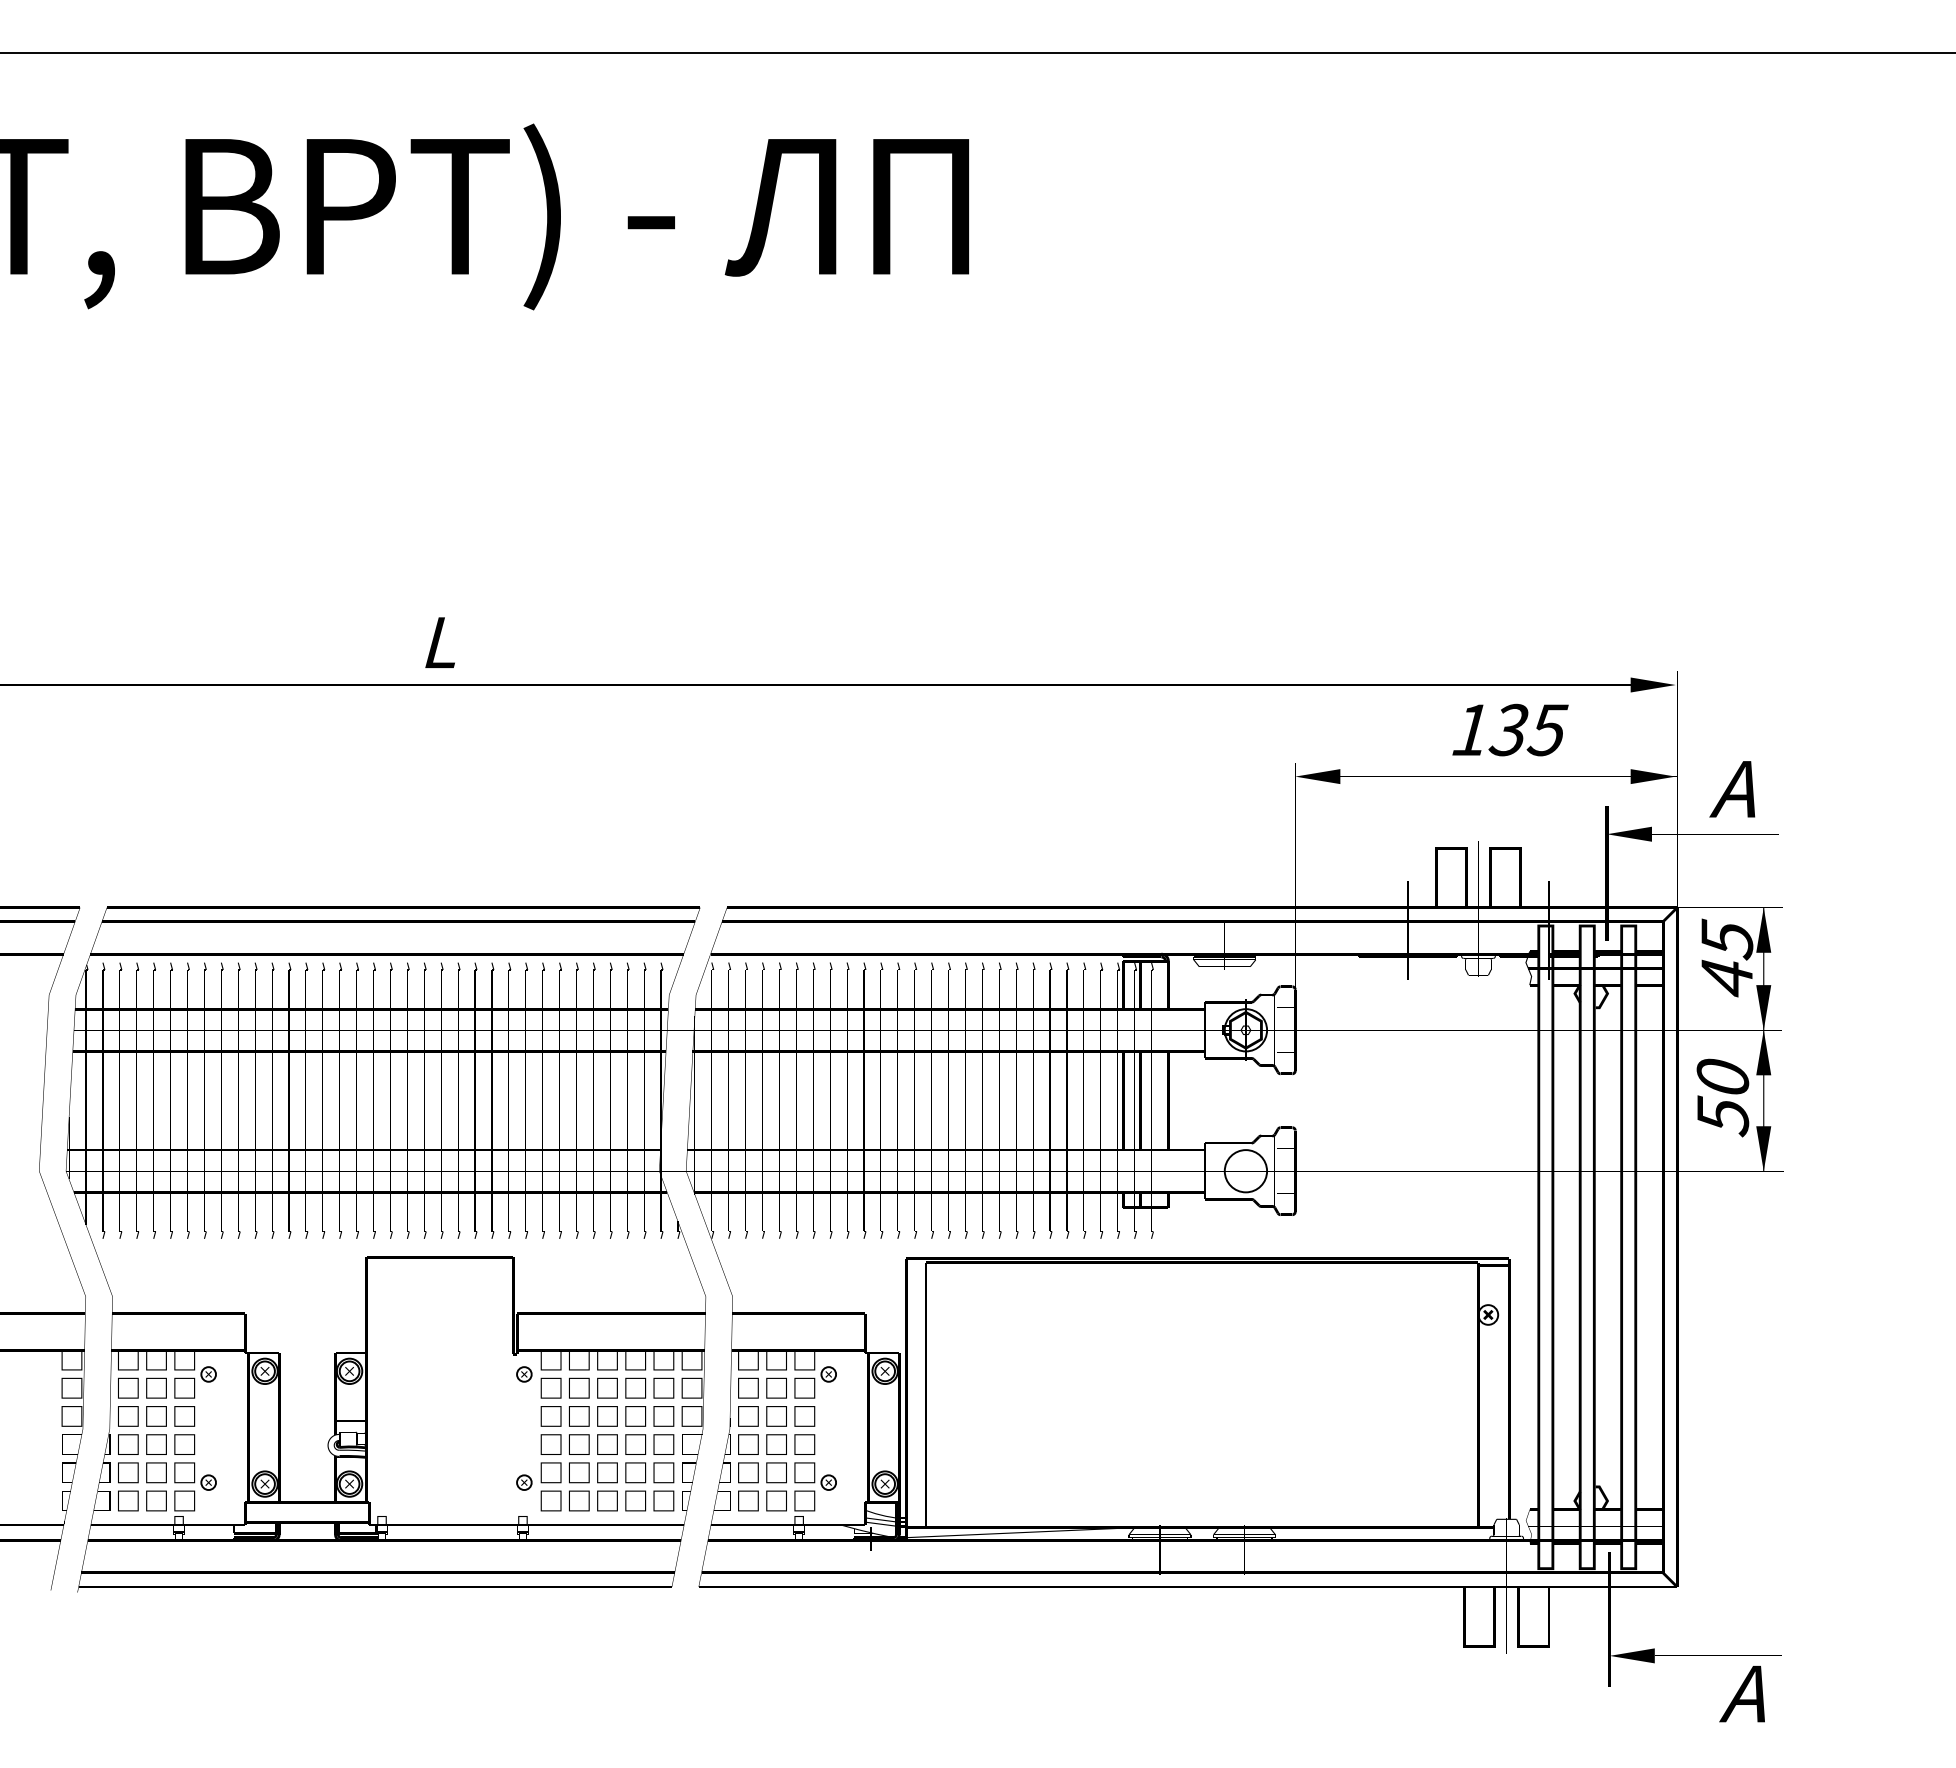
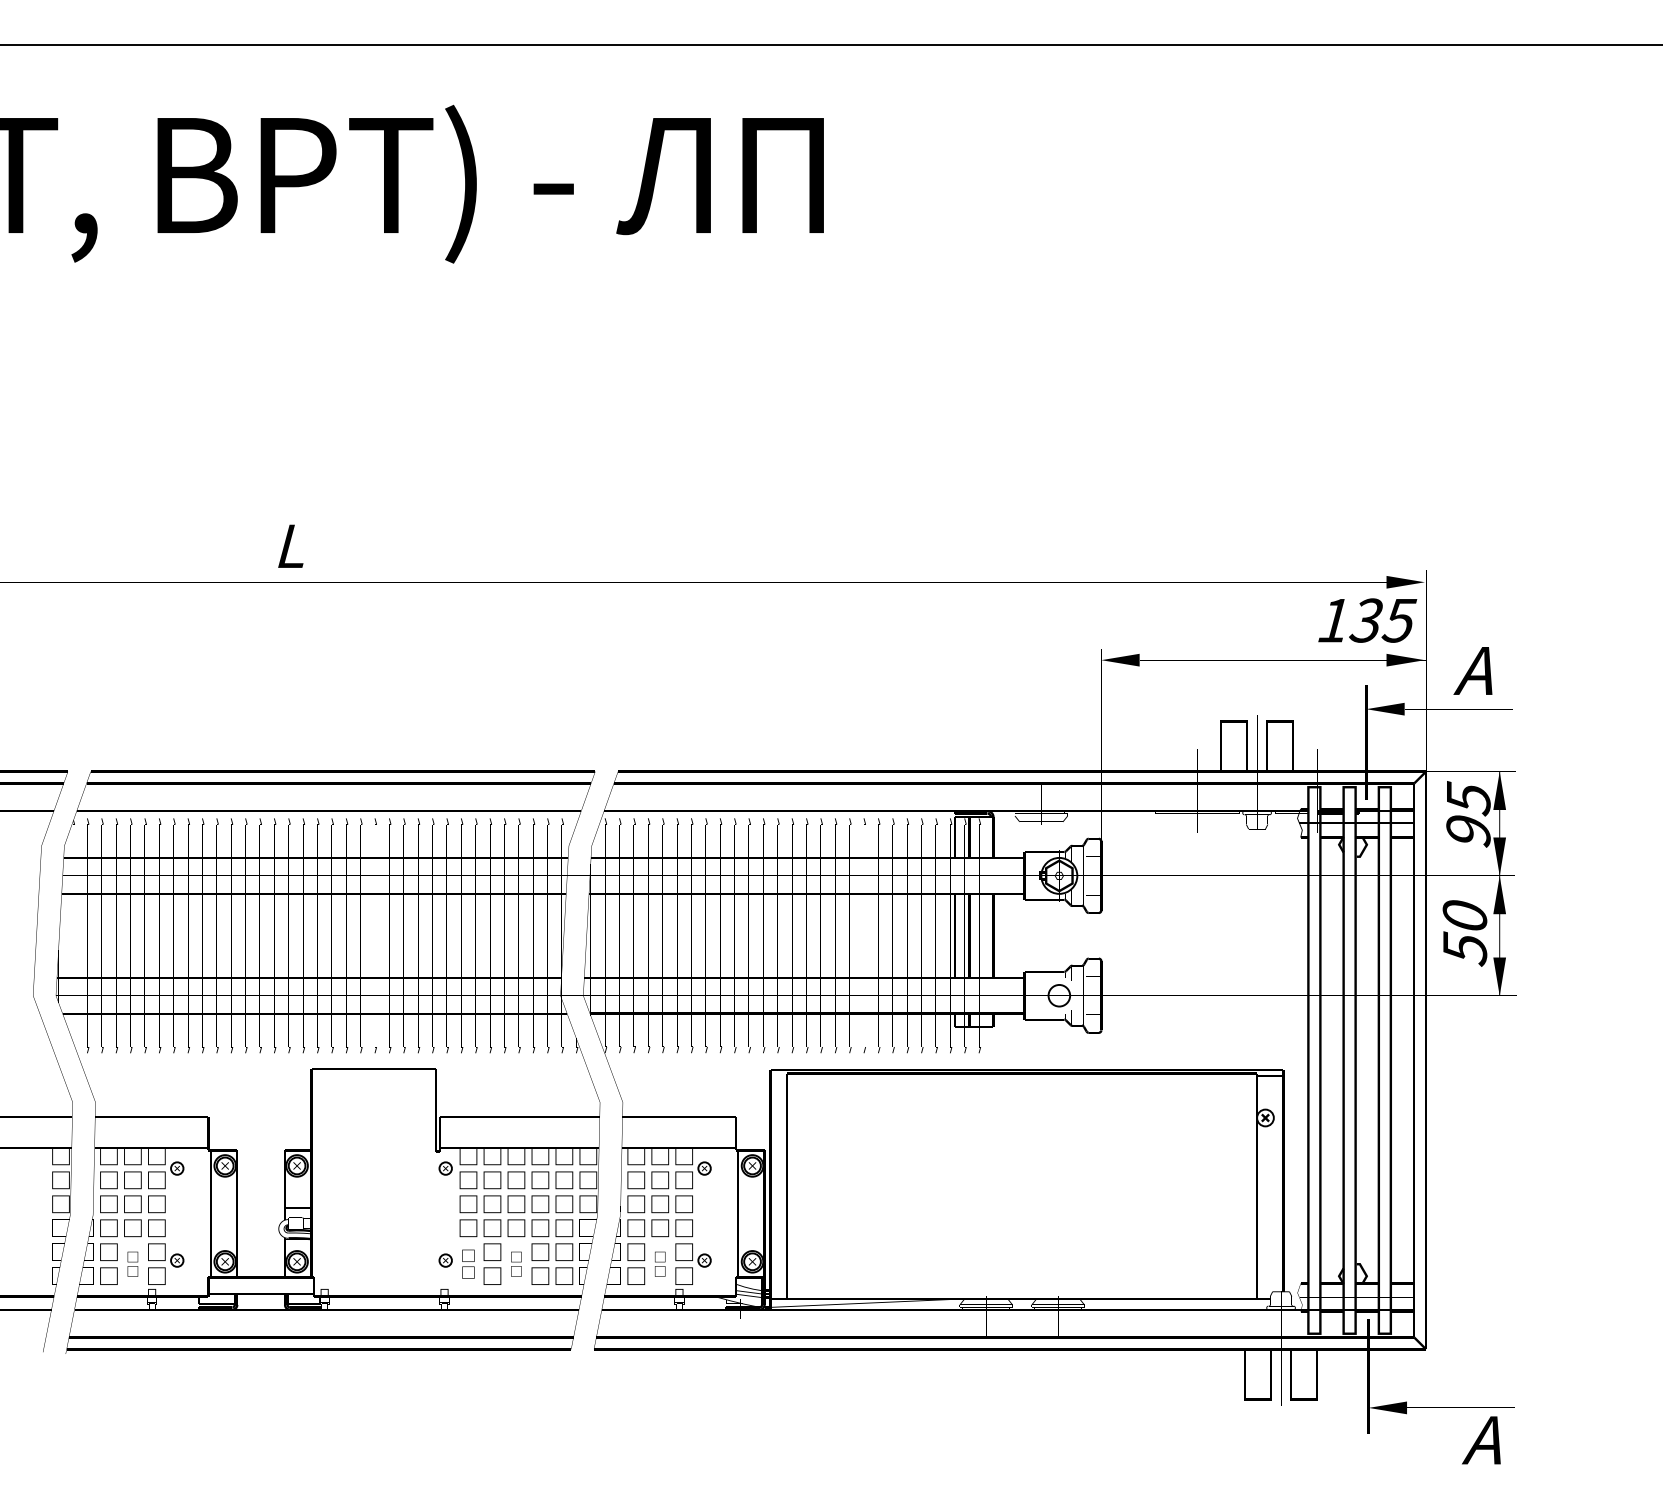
text: (439, 642) -> (290, 546), moved
text: (1510, 729) -> (1367, 620), moved
text: (1726, 978) -> (1468, 831), 45 -> 95
circle: (1245, 1171) -> (1058, 995), size x0.6
part: (156, 1486) -> (132, 1263), size x0.6
part: (550, 1486) -> (467, 1263), size x0.7
part: (607, 1486) -> (516, 1263), size x0.6
part: (776, 1486) -> (660, 1263), size x0.6

